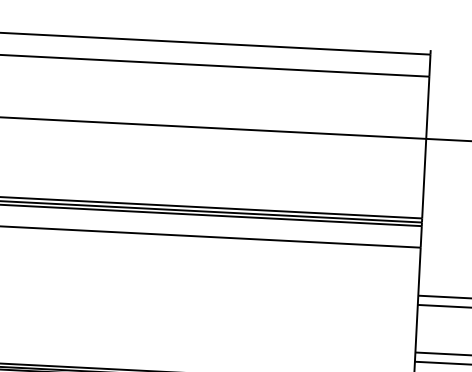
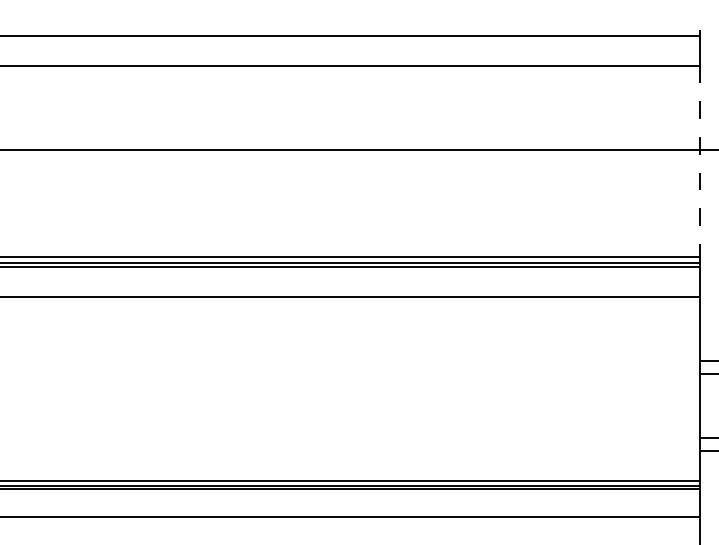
line: (425, 147) -> (699, 161), solid -> dashed

